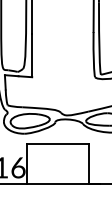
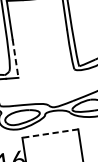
line: (32, 55) -> (15, 58), solid -> dashed
line: (57, 143) -> (49, 133), solid -> dashed

